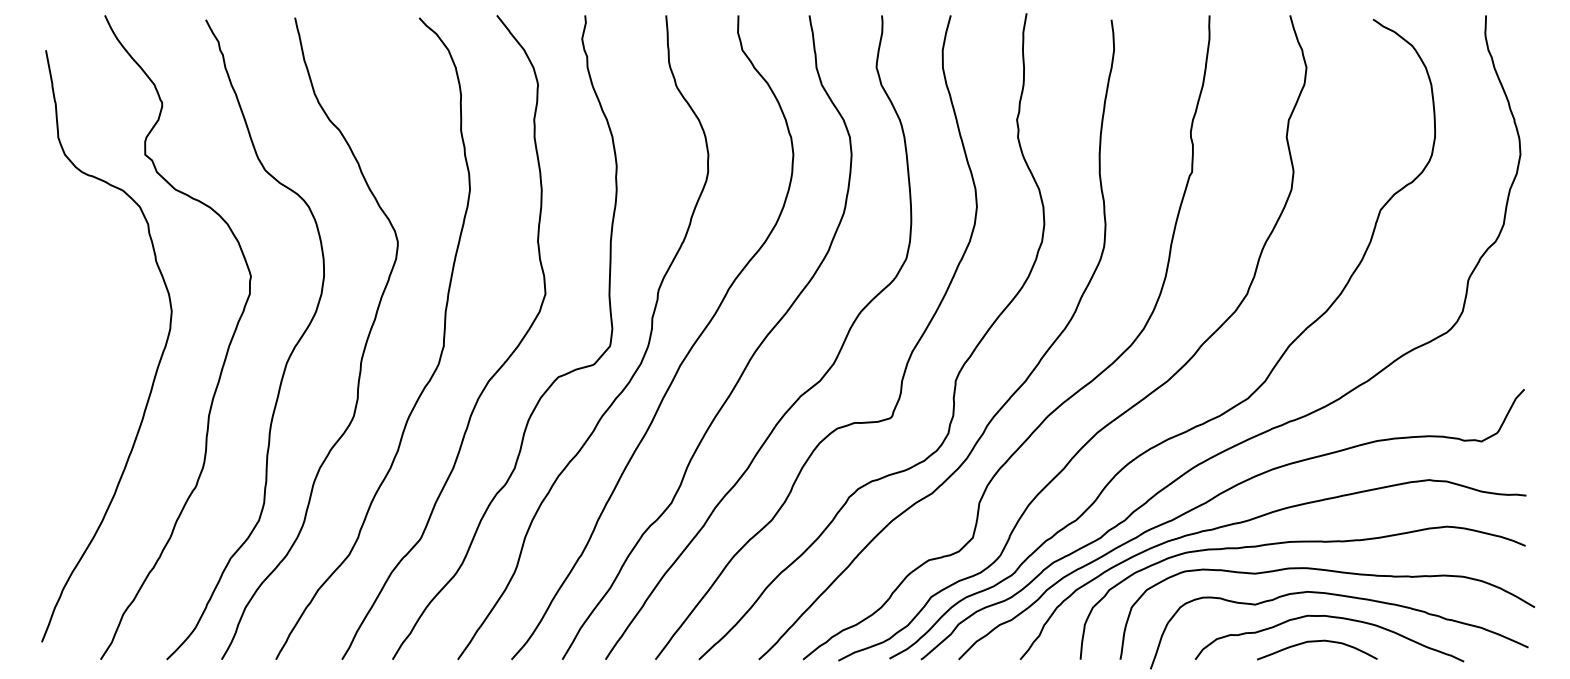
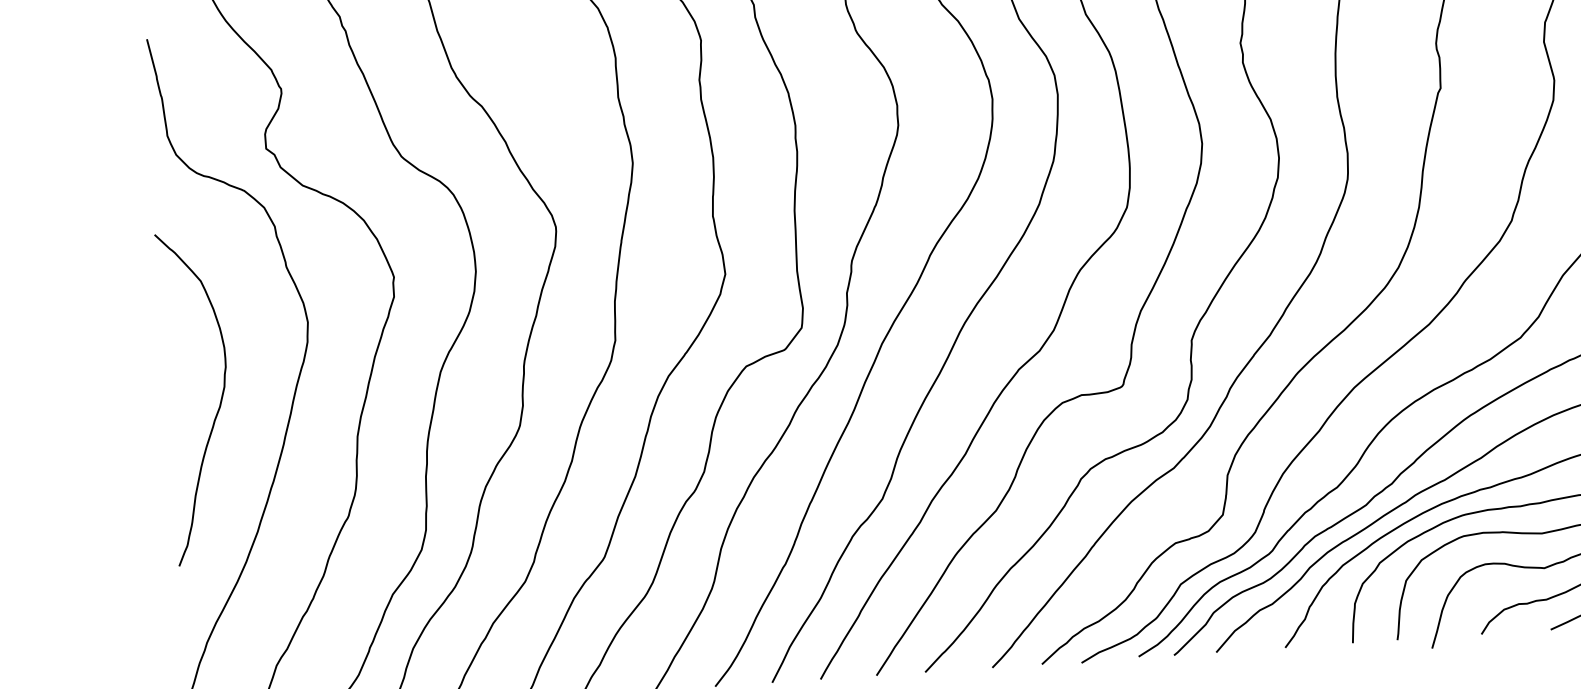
curve: (88, 377) -> (219, 402), added

